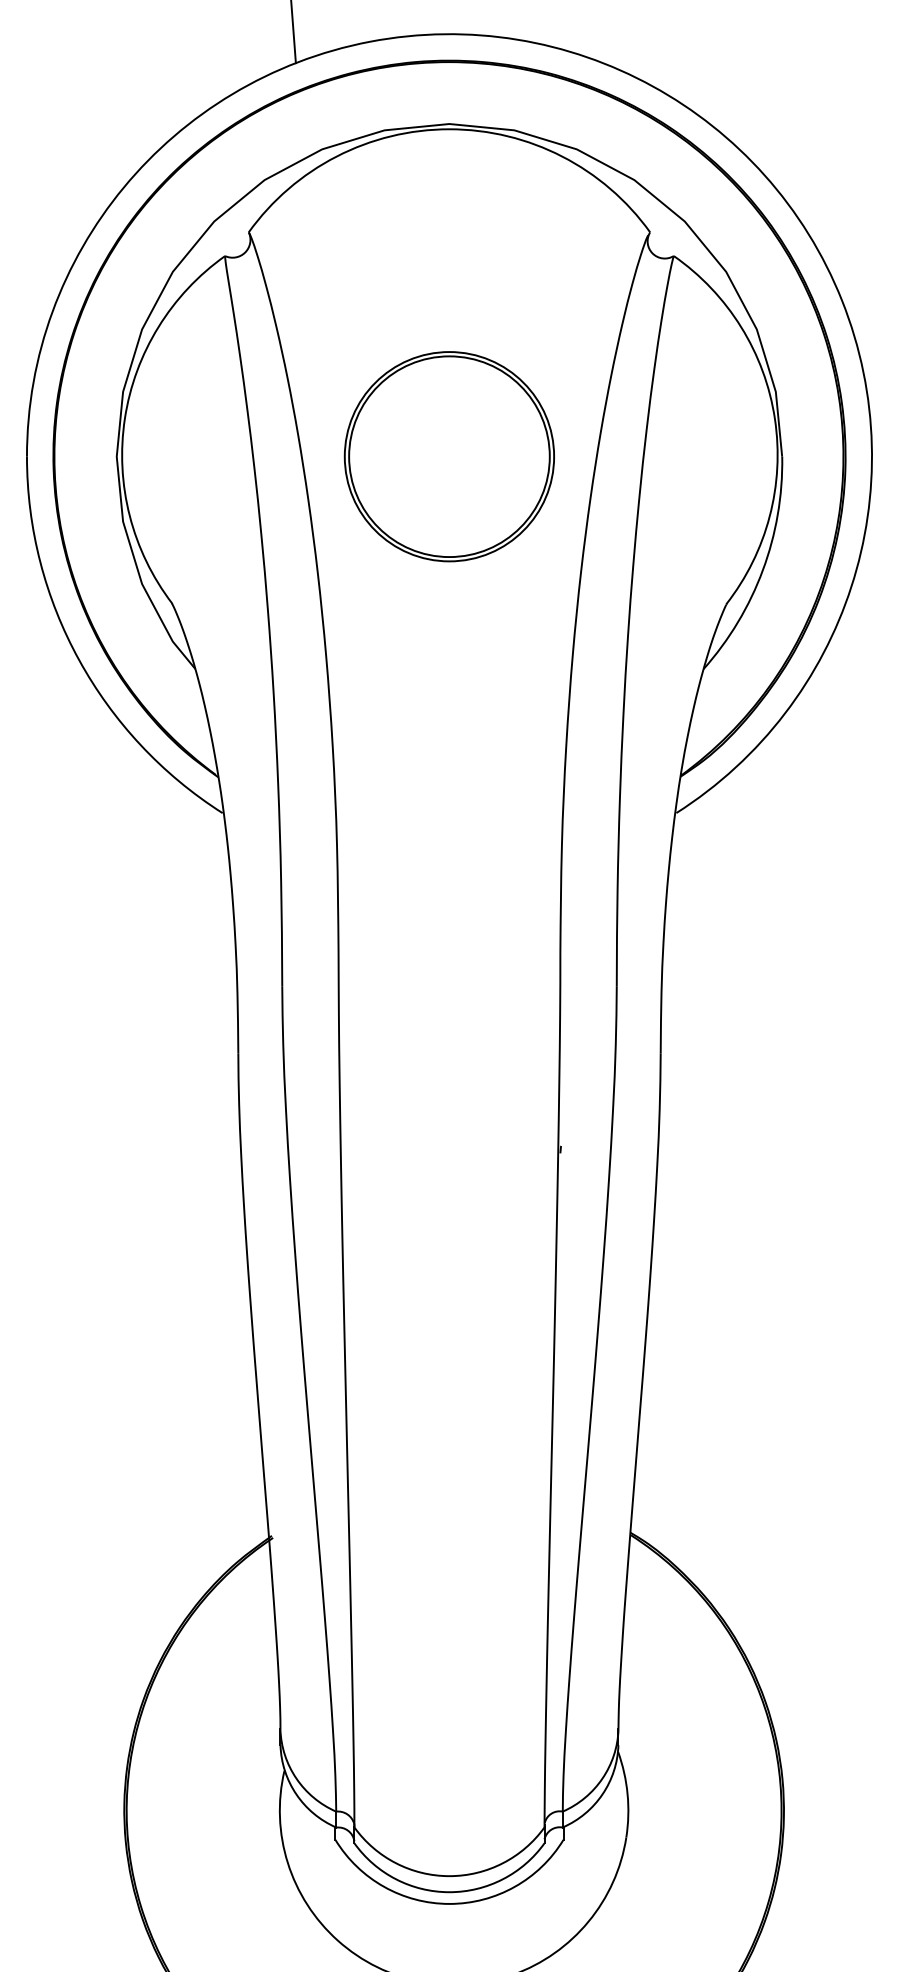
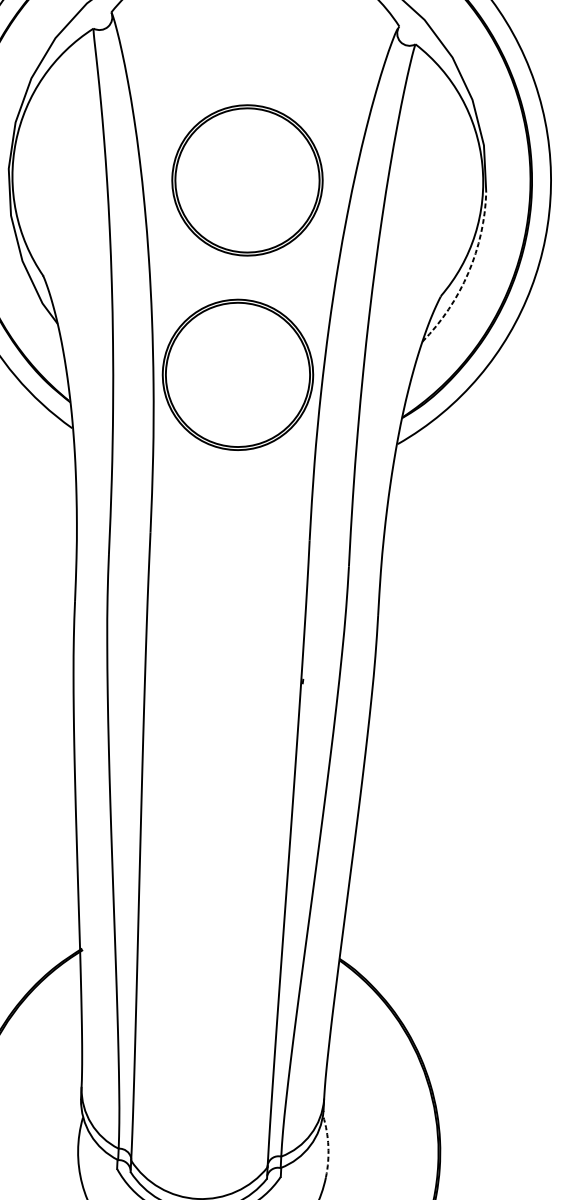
arc: (762, 570) -> (468, 273), solid -> dashed
part: (448, 727) -> (237, 374), added
arc: (627, 1794) -> (328, 1146), solid -> dashed

